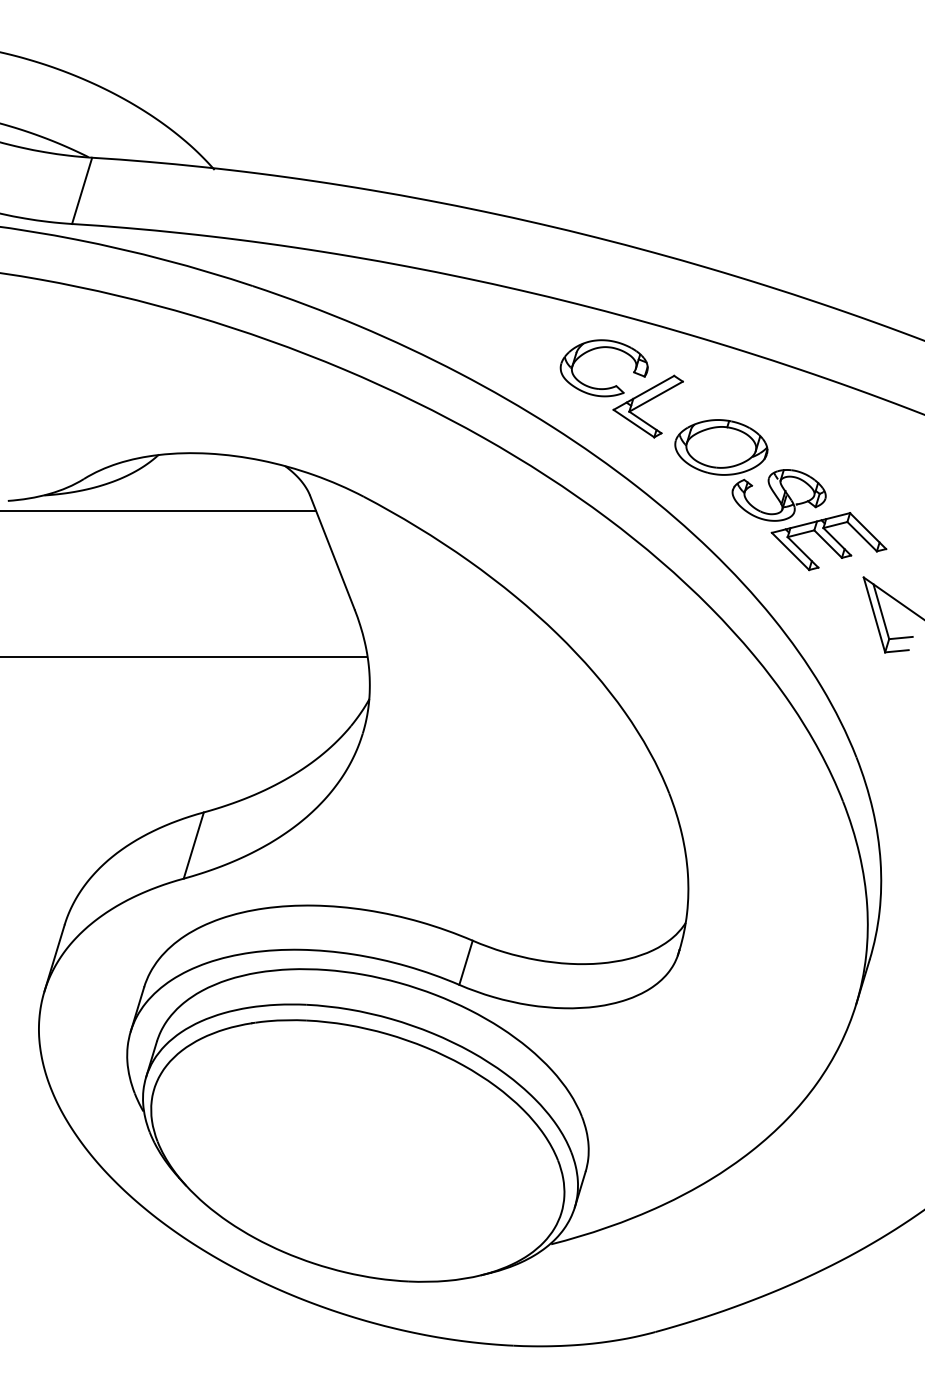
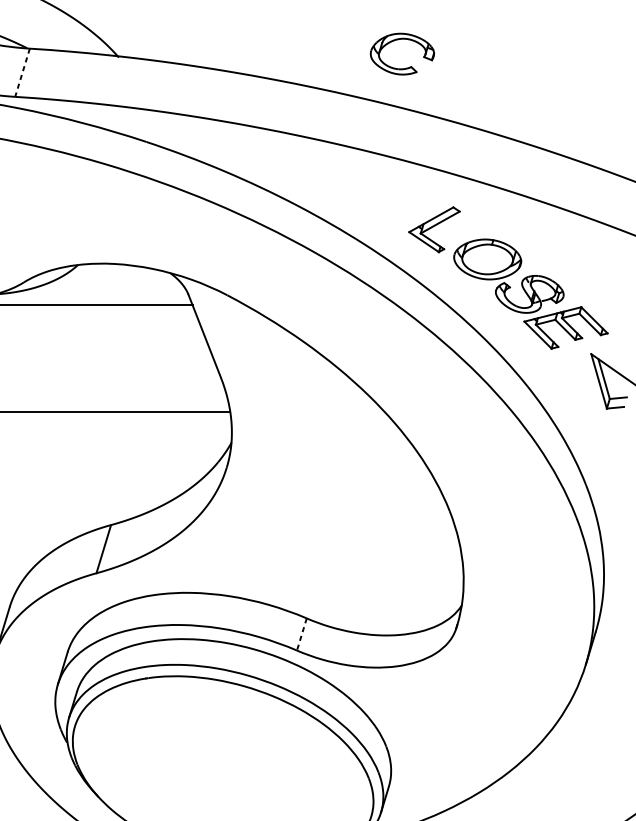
line: (82, 190) -> (22, 72), solid -> dashed
part: (607, 387) -> (404, 68), moved
line: (465, 963) -> (301, 635), solid -> dashed

